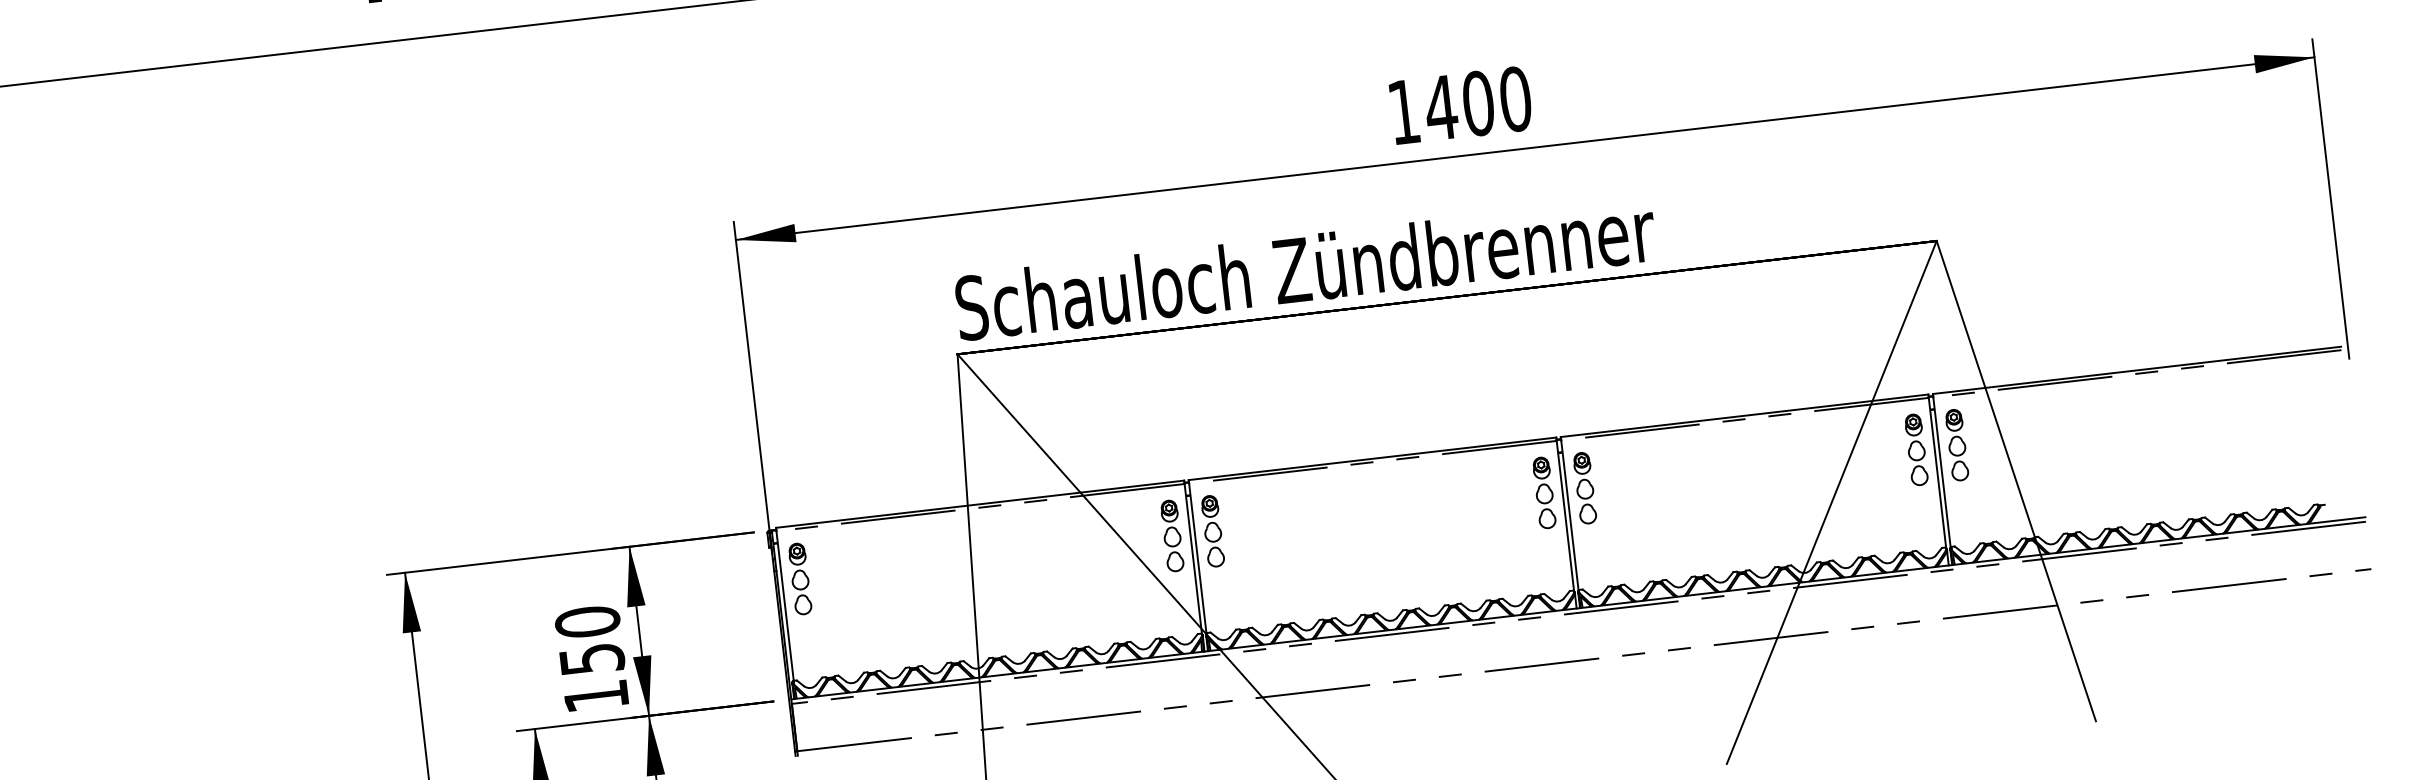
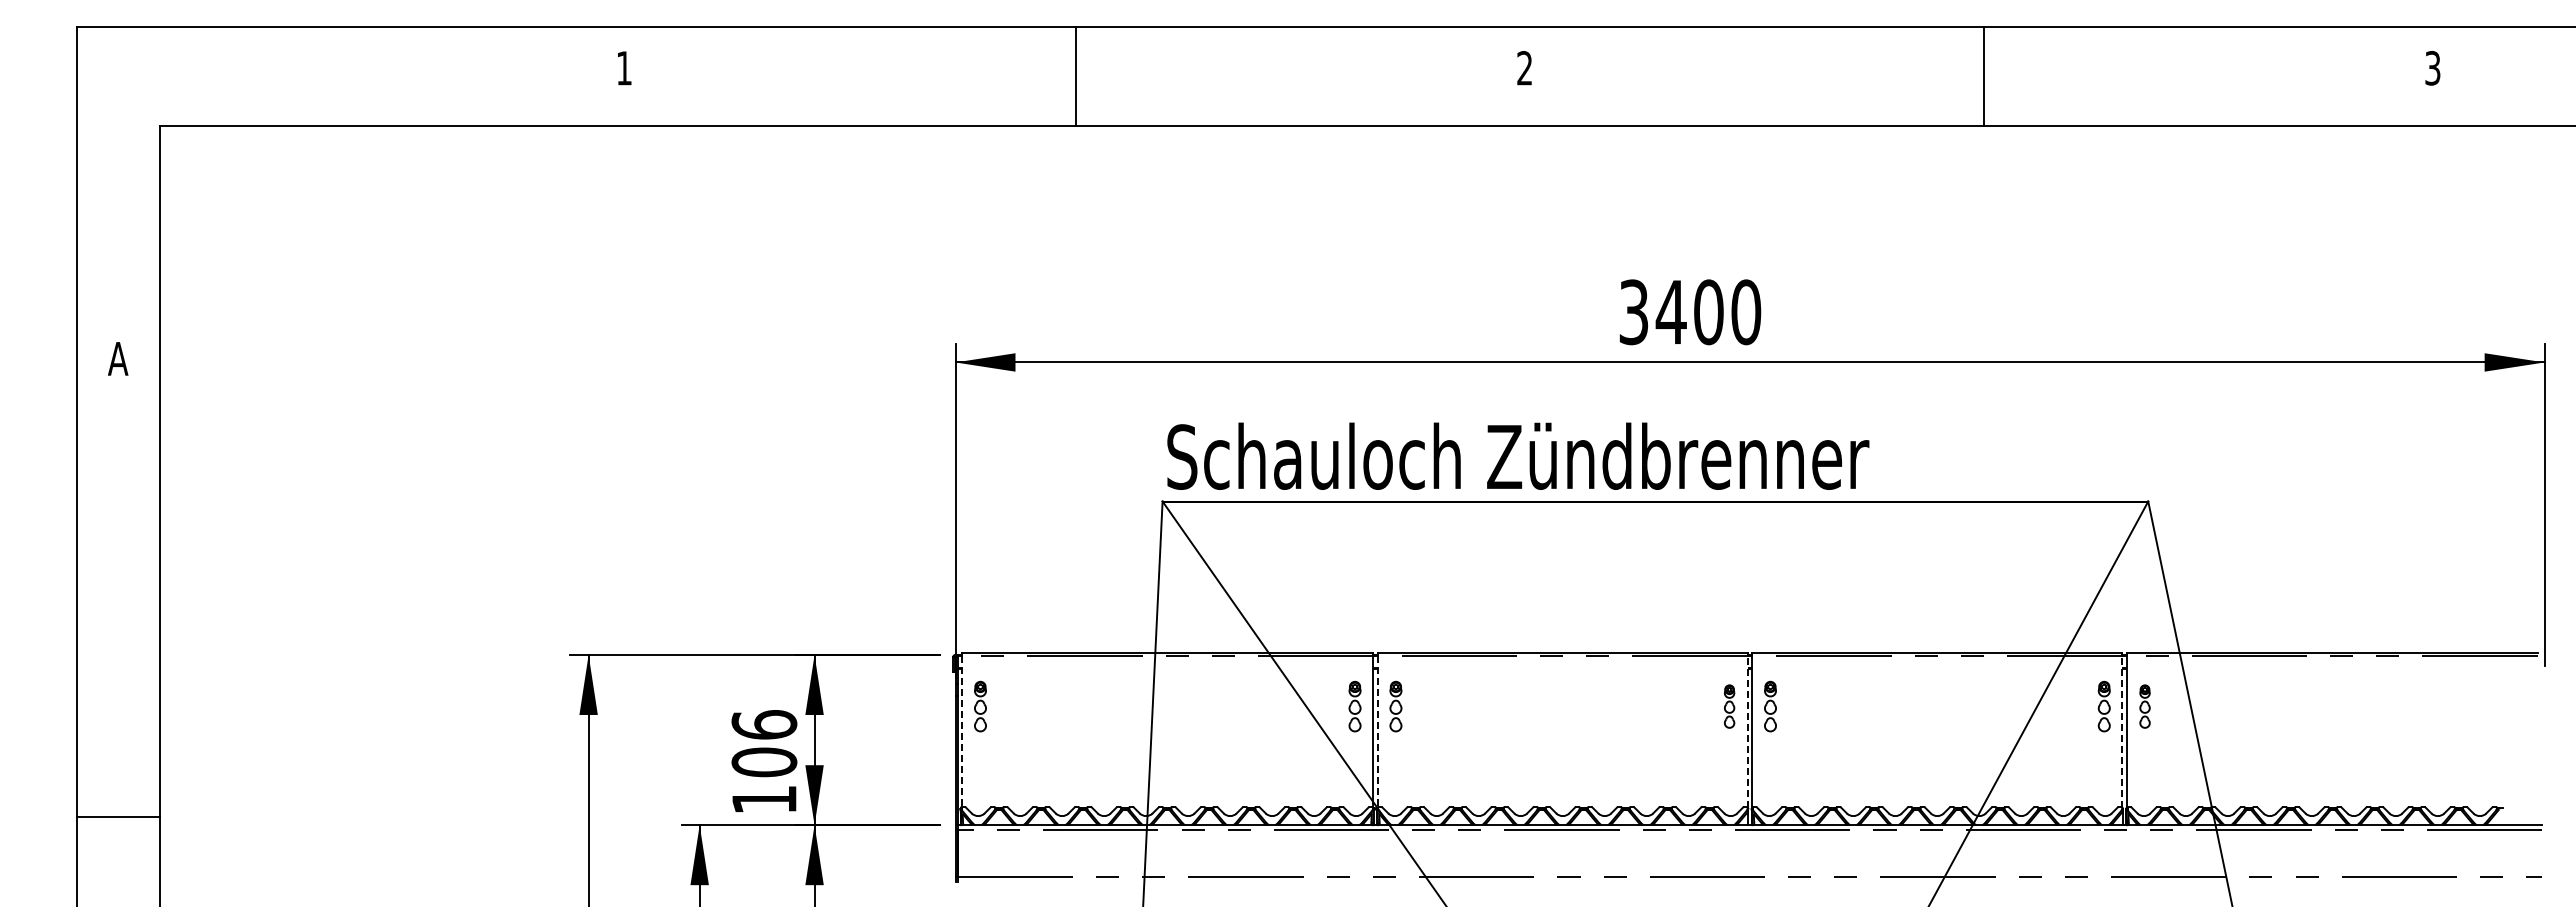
text: (1403, 112) -> (1633, 312), 1400 -> 3400
part: (1956, 445) -> (2144, 706), size x0.6
part: (1916, 449) -> (2104, 706), size x0.7
line: (1937, 473) -> (2122, 732), solid -> dashed
part: (1585, 488) -> (1770, 706), size x0.7
part: (1544, 492) -> (1729, 706), size x0.6
line: (1565, 516) -> (1747, 732), solid -> dashed
part: (1212, 531) -> (1395, 706), size x0.7
part: (1171, 535) -> (1354, 706), size x0.7
line: (1197, 559) -> (1377, 732), solid -> dashed
part: (800, 578) -> (980, 706), size x0.7
line: (785, 606) -> (962, 732), solid -> dashed
text: (589, 640) -> (764, 743), 150 -> 106

